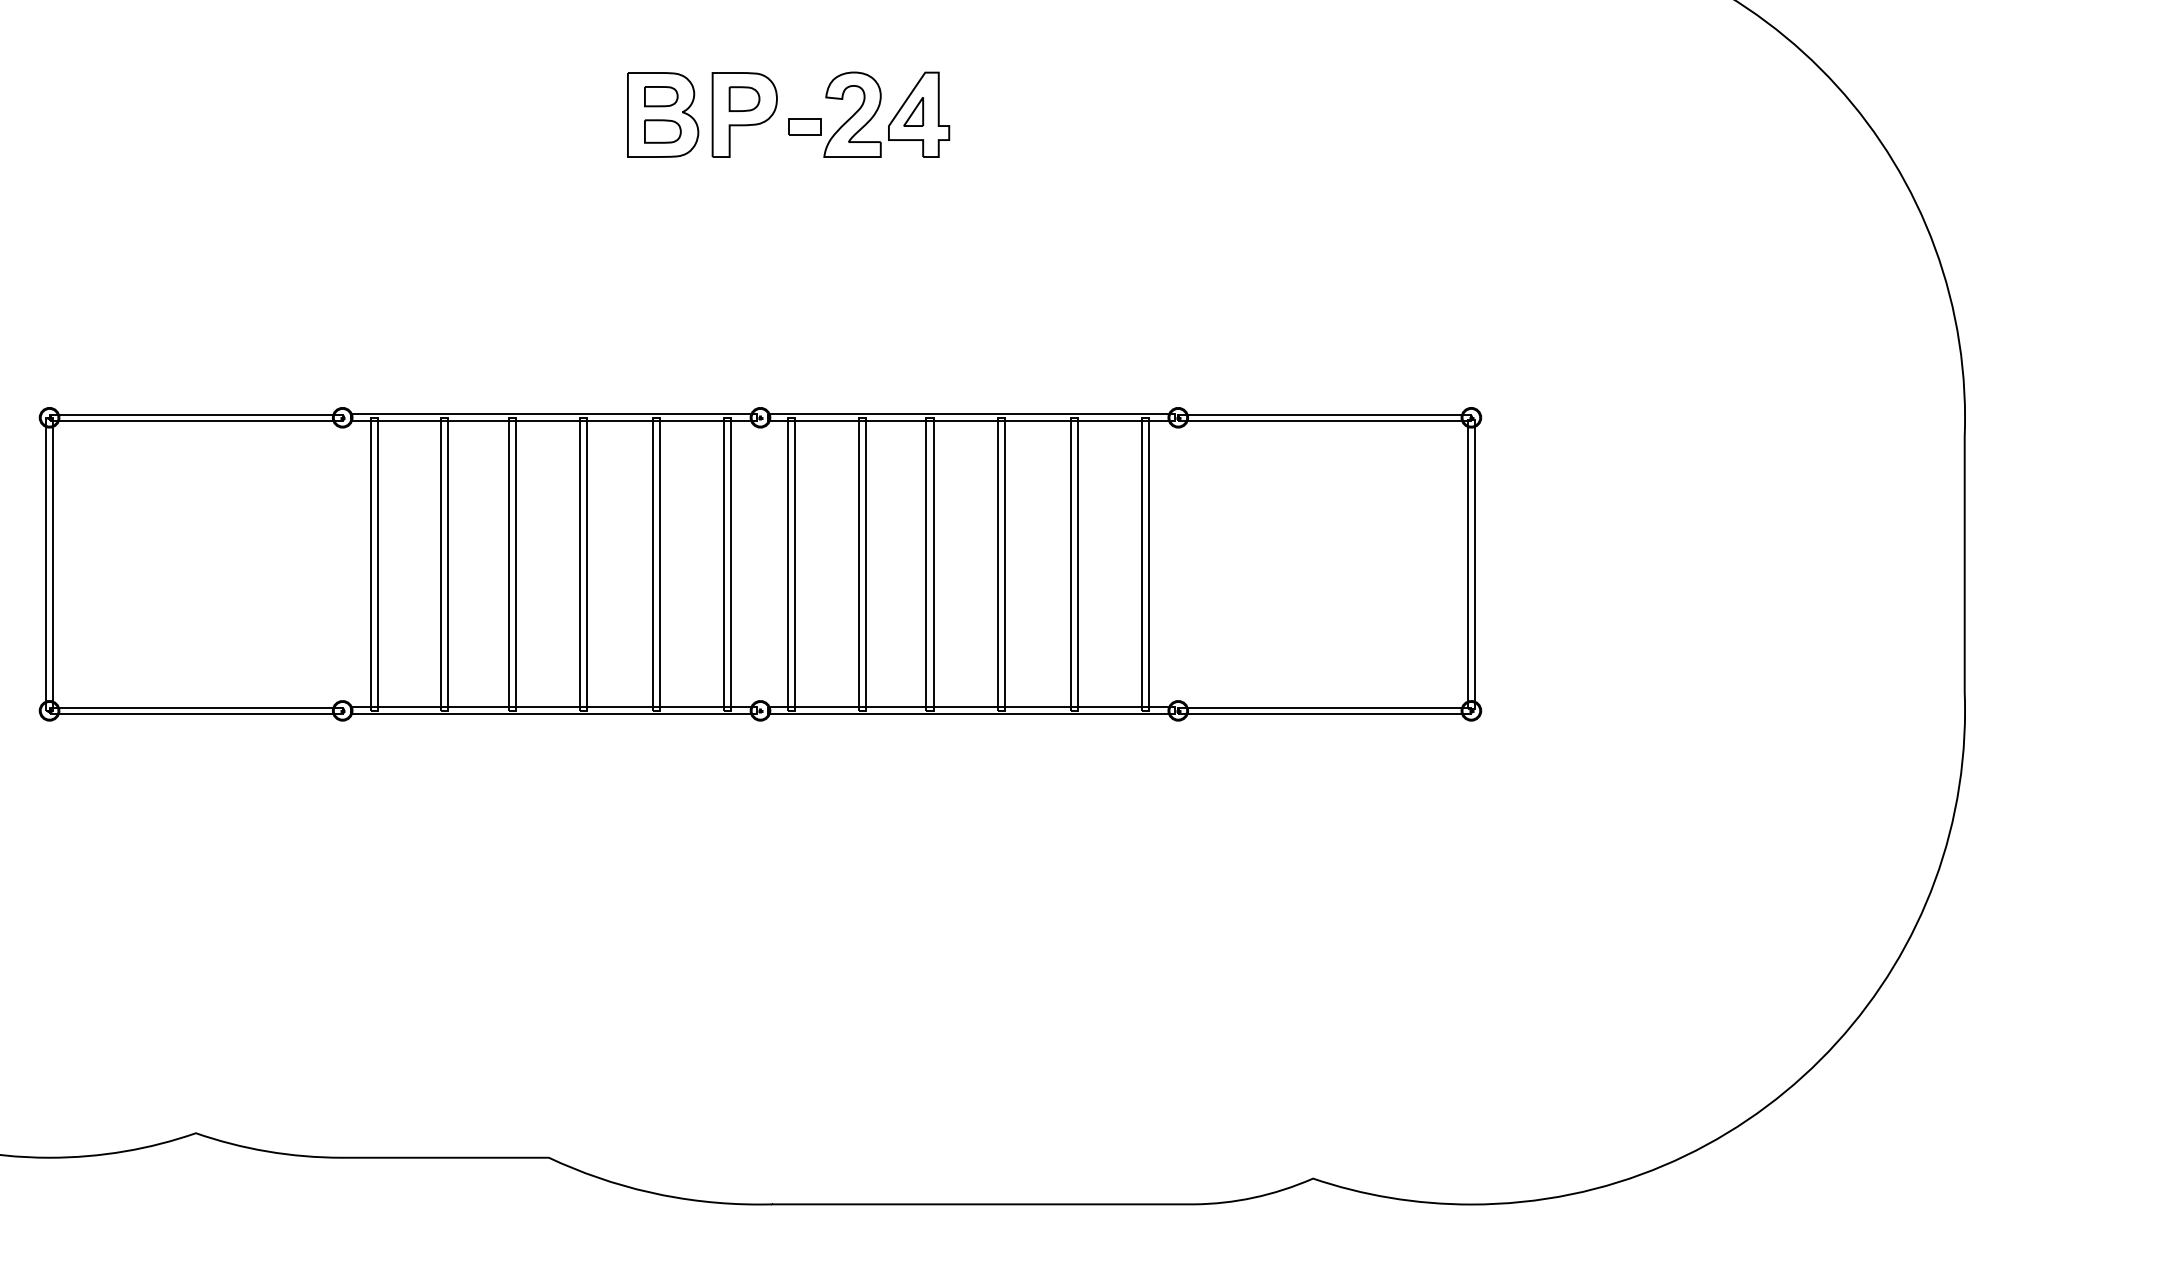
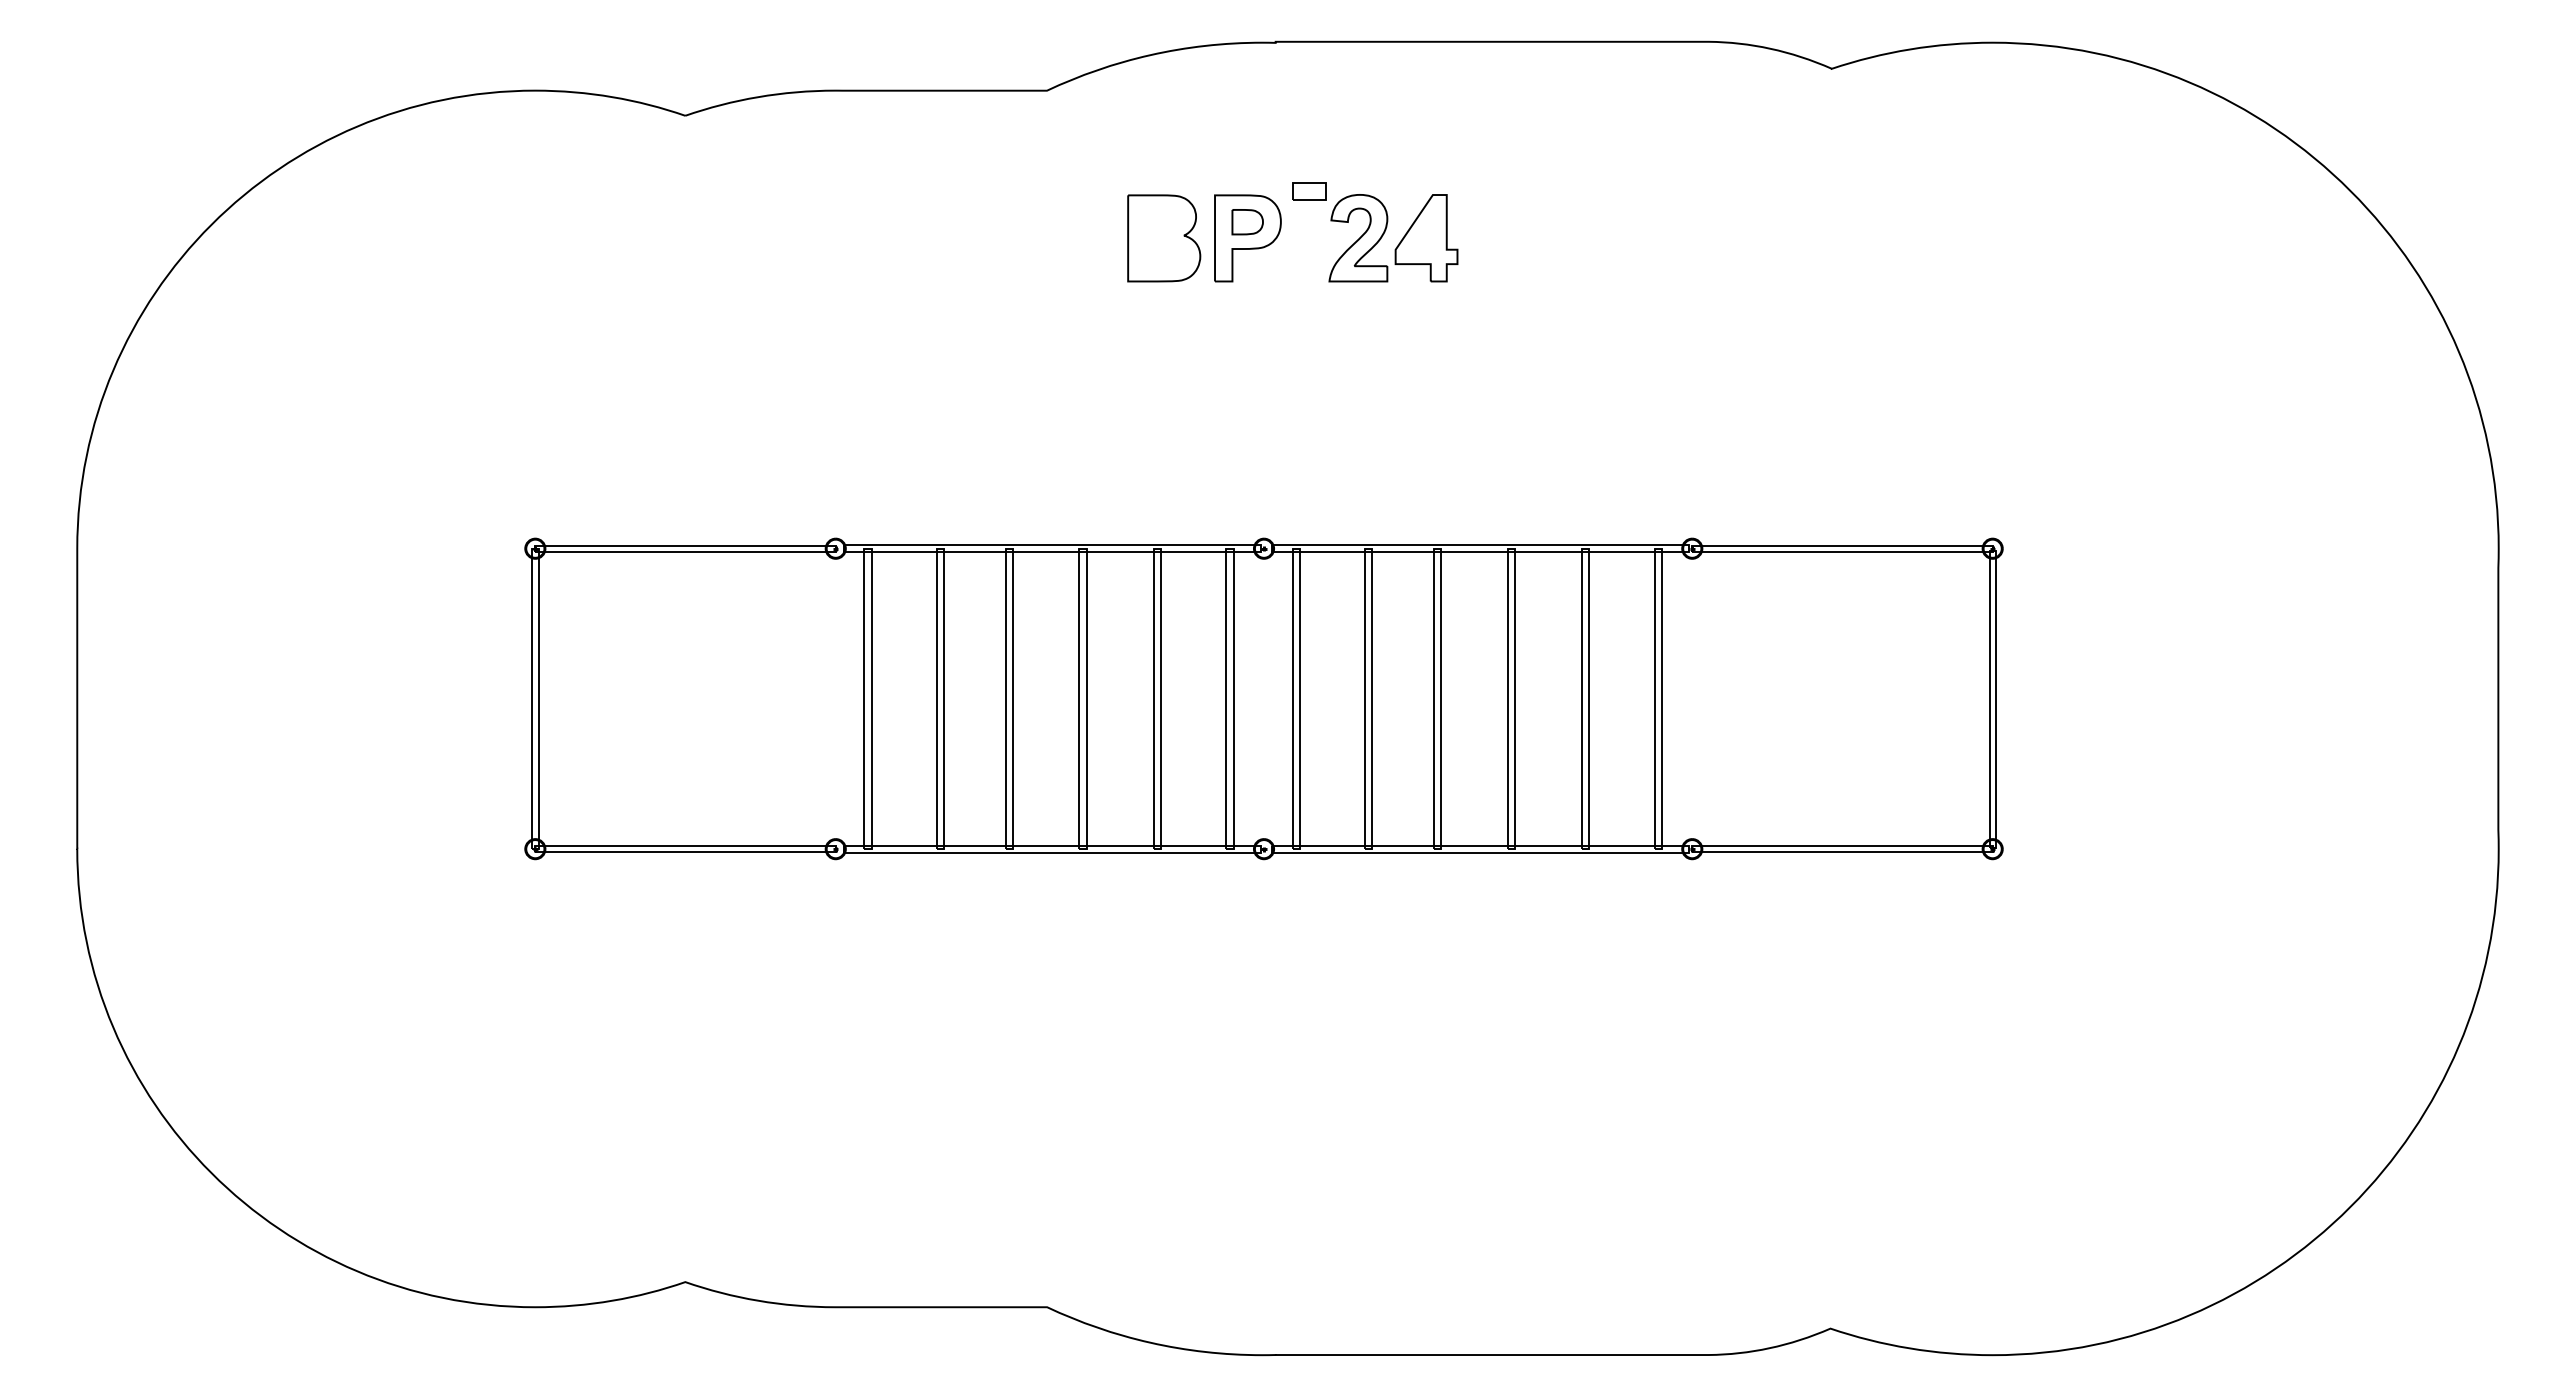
part: (660, 96) -> (1161, 219), removed
part: (913, 112) -> (1420, 235), removed
part: (804, 126) -> (1309, 191), moved
part: (662, 130) -> (1163, 254), removed

